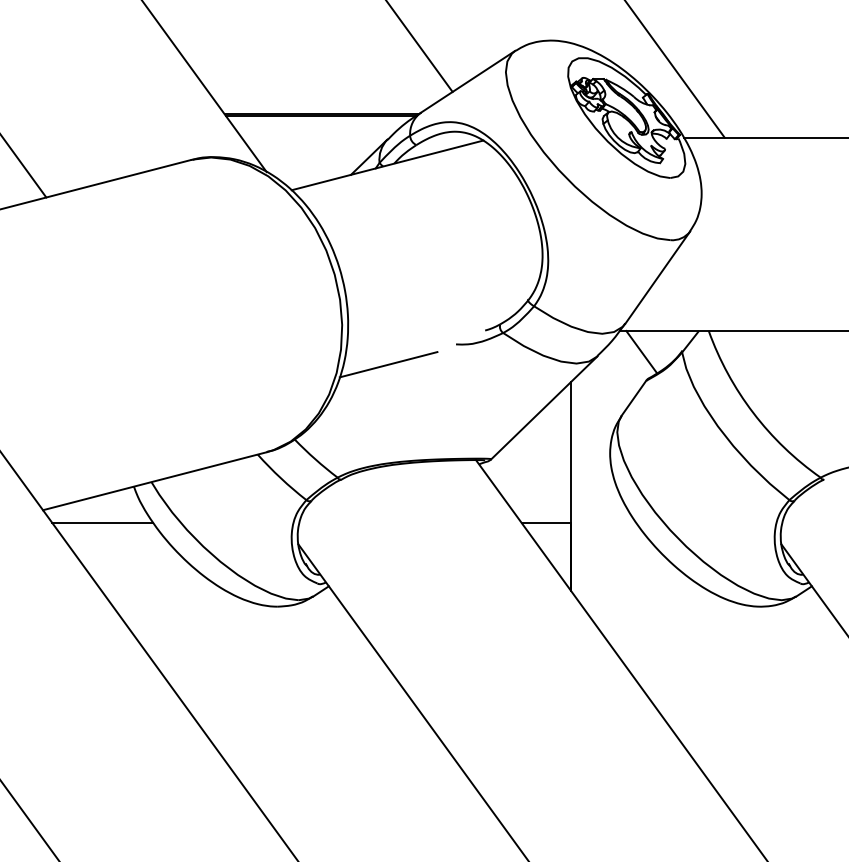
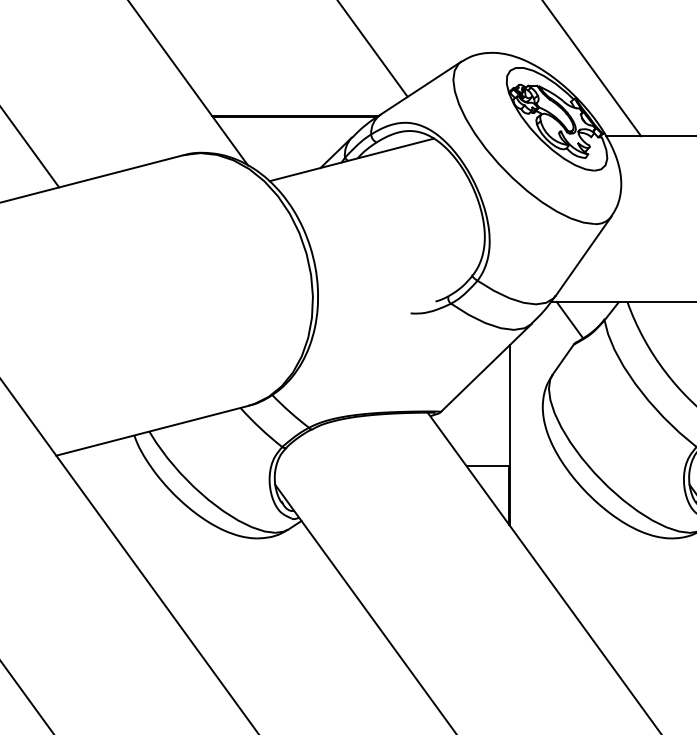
line: (388, 364) -> (352, 330), removed
line: (102, 522) -> (107, 466), removed

